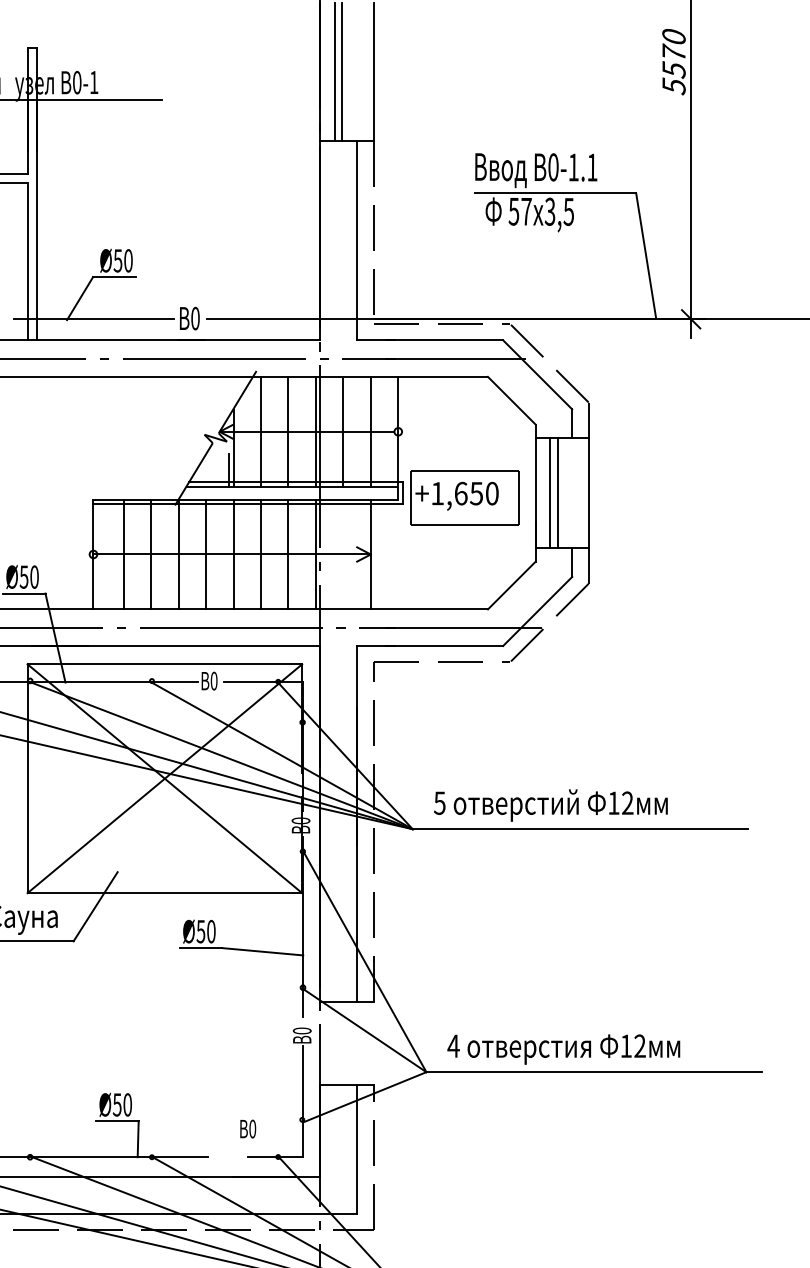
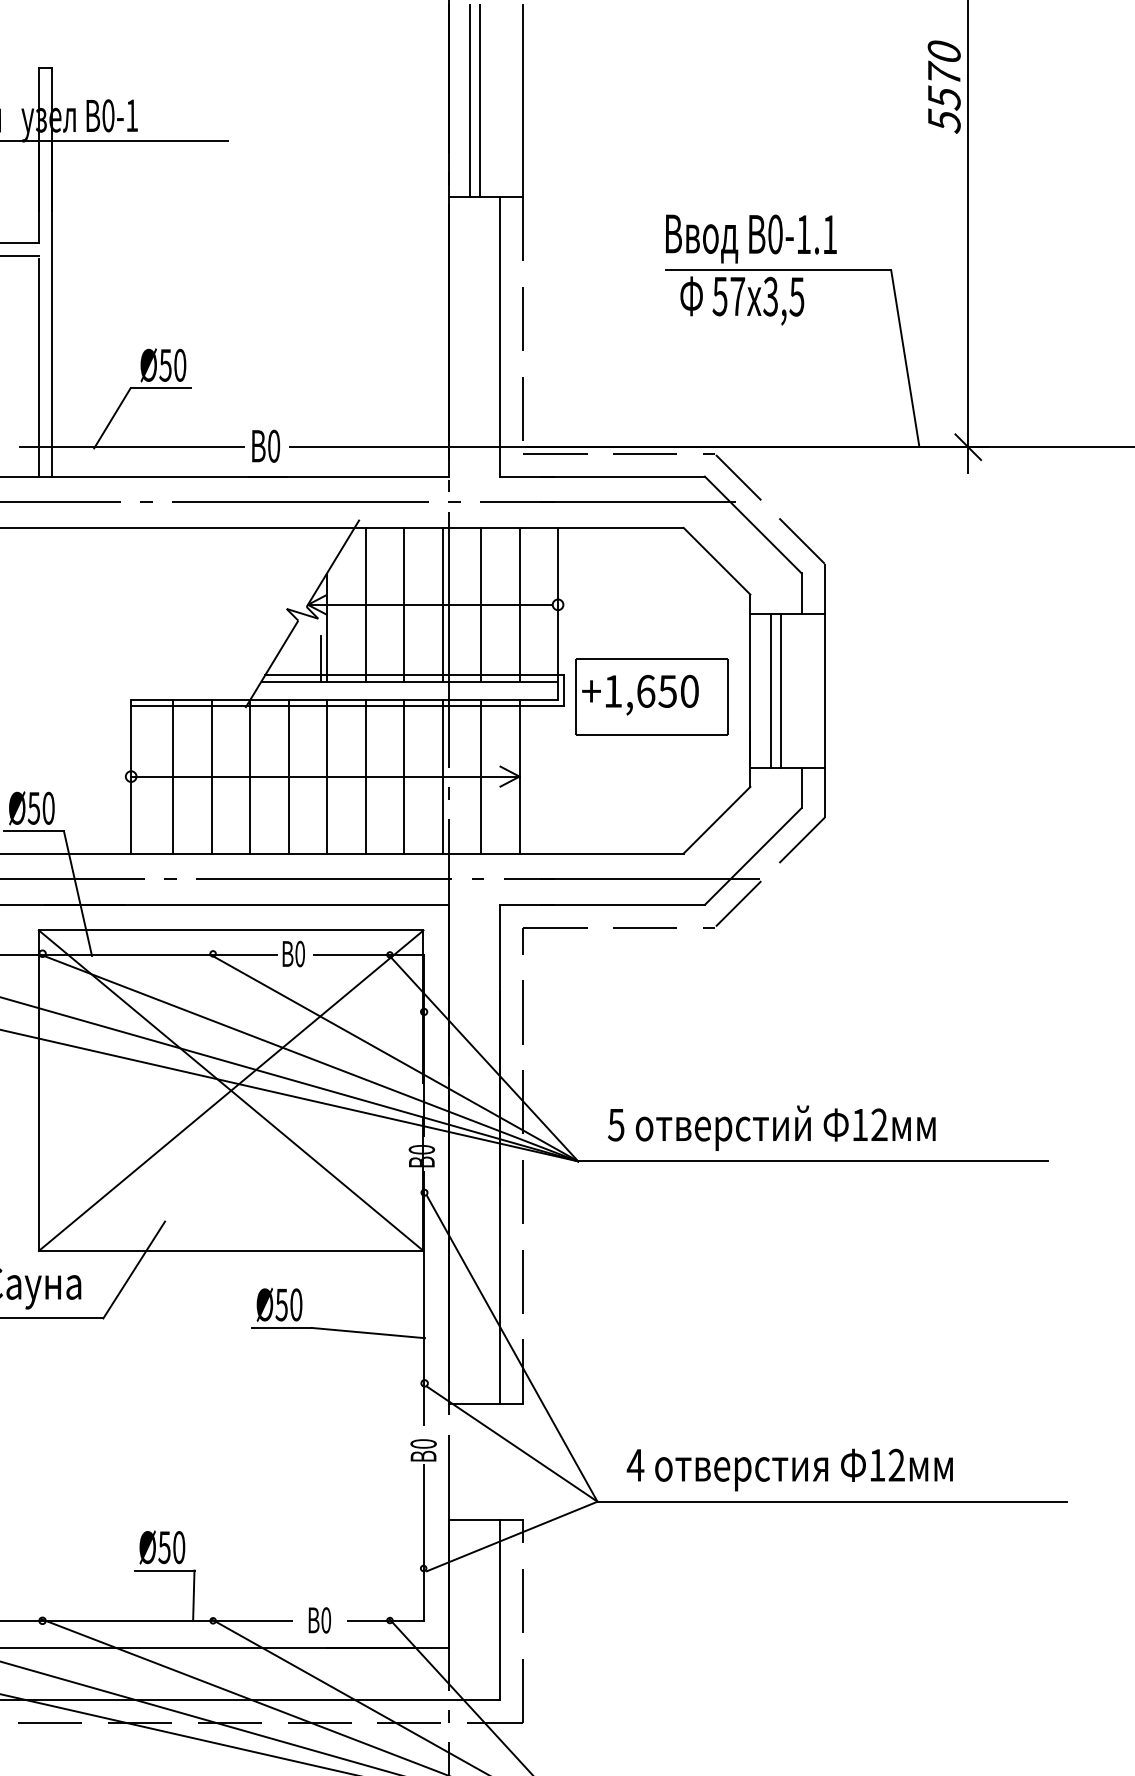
line: (343, 554) -> (481, 776), added
text: (247, 1129) -> (319, 1620), moved

